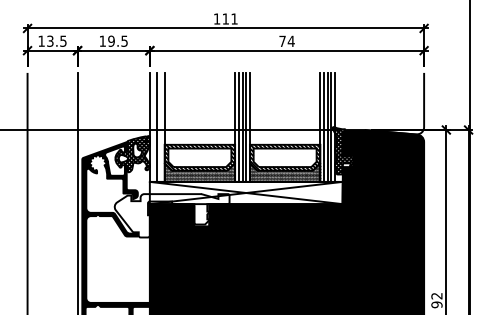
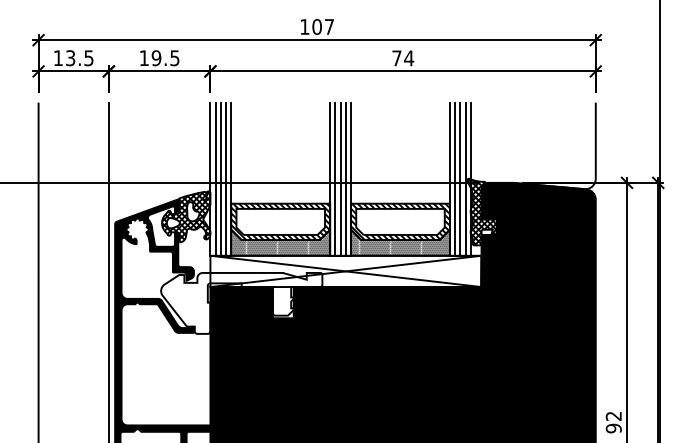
text: (229, 18) -> (322, 26), 111 -> 107
line: (153, 126) -> (215, 178), added
line: (161, 126) -> (226, 178), added

